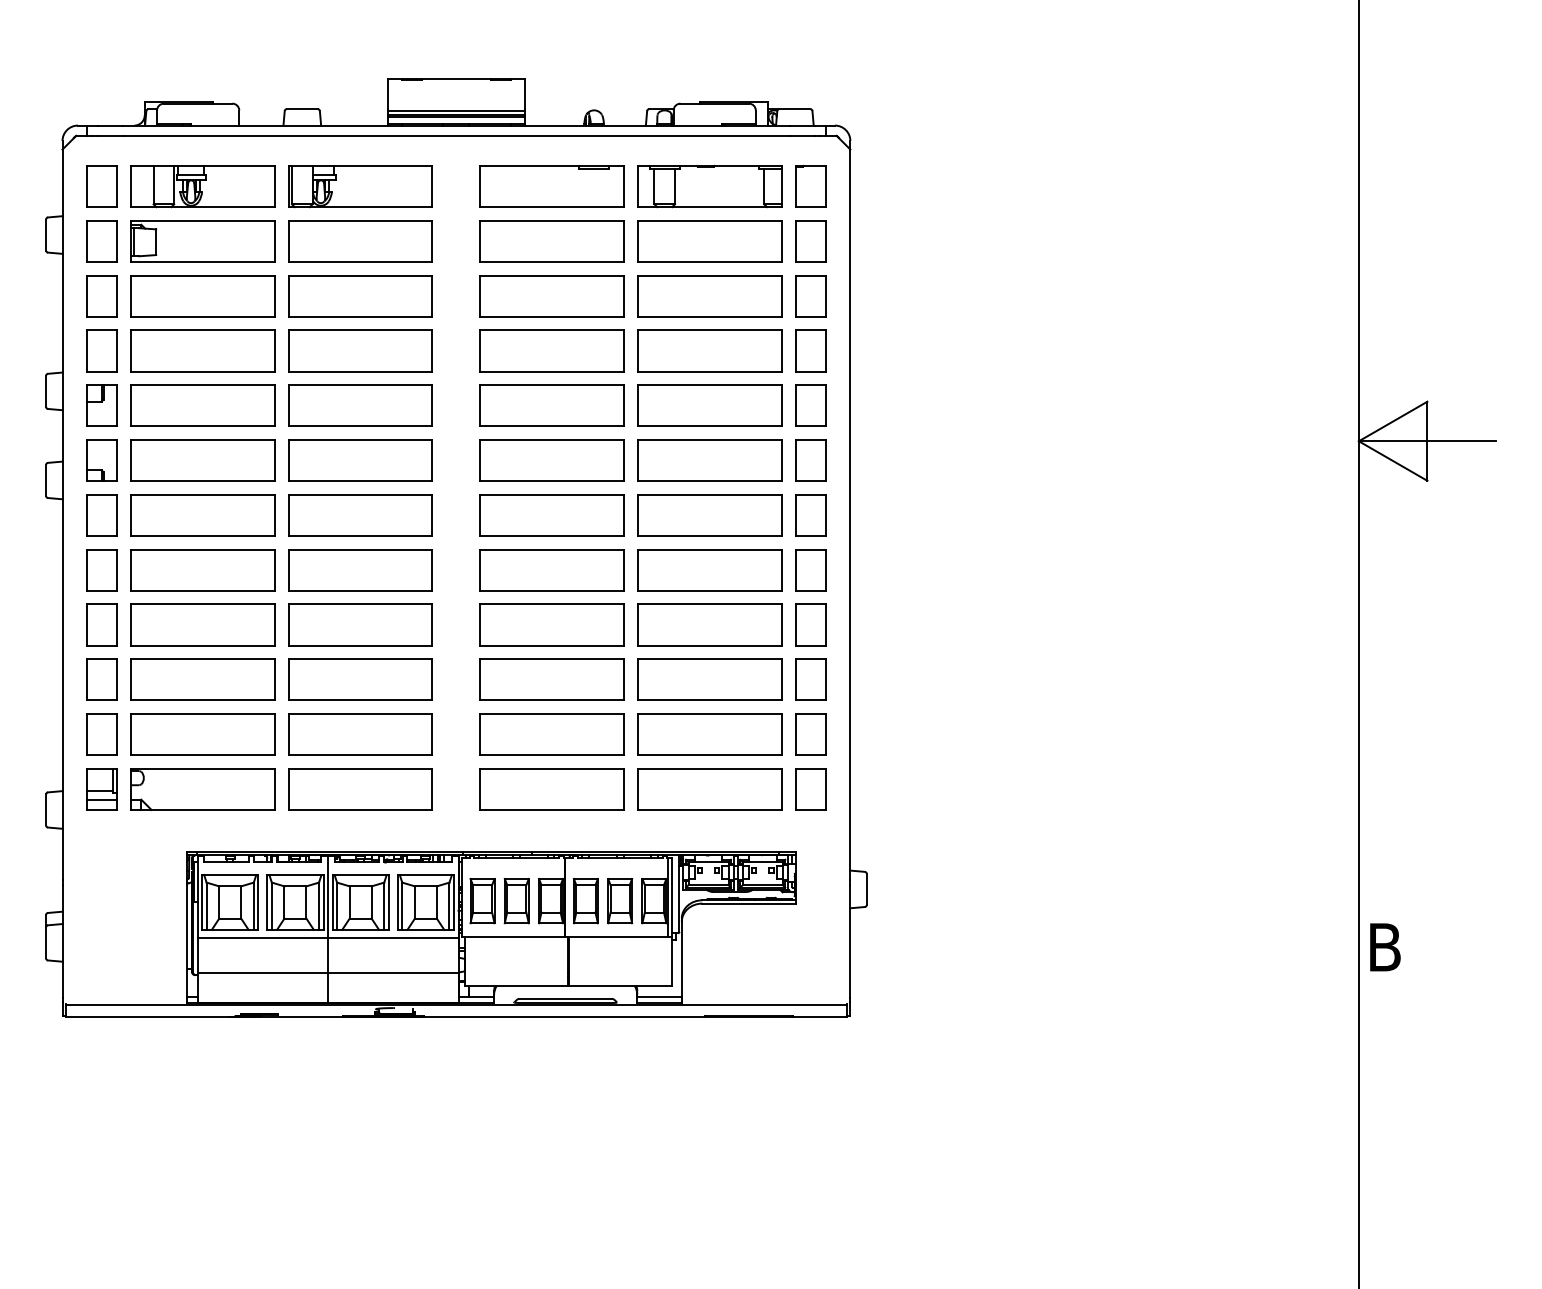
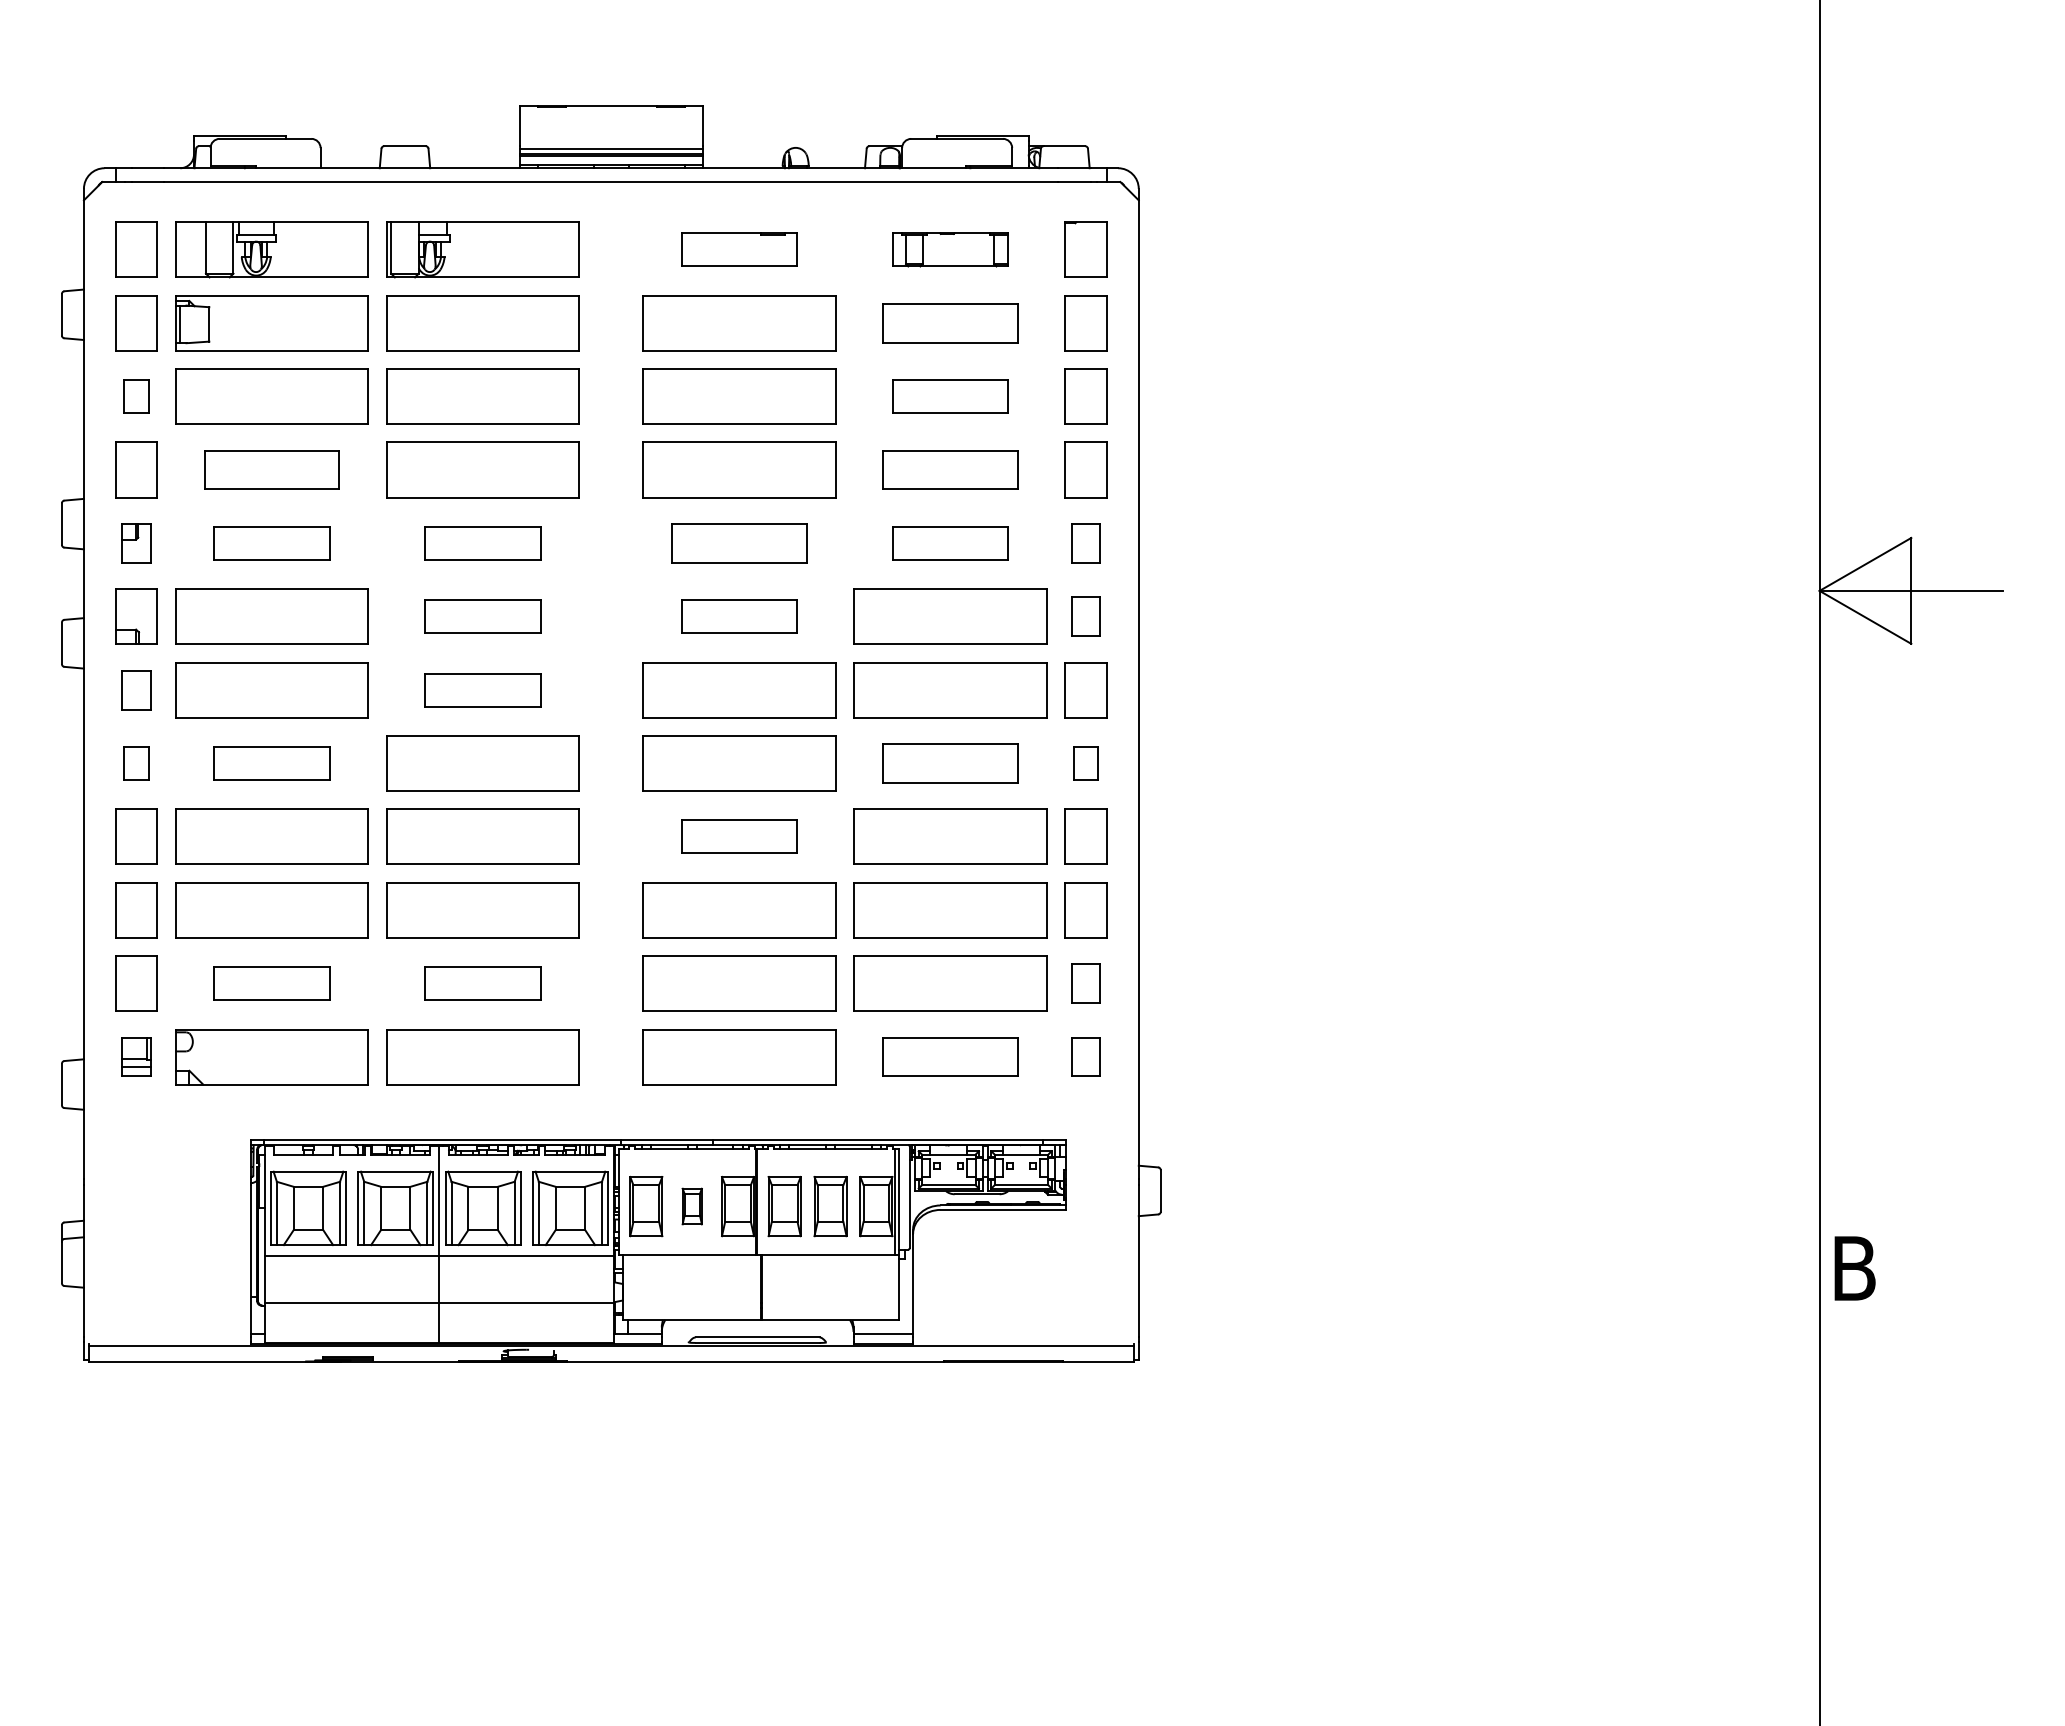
part: (552, 186) -> (739, 249), size x0.6
part: (709, 186) -> (950, 249), size x0.6
part: (709, 241) -> (950, 323), size x0.7
part: (101, 296) -> (136, 396), size x0.6
part: (709, 296) -> (950, 396), size x0.6
part: (202, 350) -> (271, 469), size x0.7
part: (709, 350) -> (950, 469), size x0.7
part: (101, 405) -> (136, 543), size x0.7
part: (202, 405) -> (271, 543), size x0.6
part: (360, 405) -> (482, 543), size x0.6
part: (552, 405) -> (739, 543), size x0.7
part: (709, 405) -> (950, 543), size x0.6
part: (810, 405) -> (1085, 543), size x0.7
part: (360, 460) -> (482, 616), size x0.6
part: (552, 460) -> (739, 616), size x0.6
part: (810, 460) -> (1085, 616), size x0.7
part: (101, 515) -> (136, 690), size x0.7
part: (360, 515) -> (482, 690), size x0.6
part: (101, 570) -> (136, 763), size x0.6
part: (202, 570) -> (271, 763), size x0.6
part: (709, 570) -> (950, 763), size x0.7
part: (810, 570) -> (1085, 763), size x0.6
part: (552, 624) -> (739, 836), size x0.6
part: (202, 734) -> (271, 983), size x0.6
part: (360, 734) -> (482, 983), size x0.6
part: (810, 734) -> (1085, 983), size x0.7
part: (101, 789) -> (136, 1057), size x0.7
part: (709, 789) -> (950, 1057), size x0.7
part: (810, 789) -> (1085, 1057), size x0.7
part: (517, 901) -> (692, 1206), size x0.6

